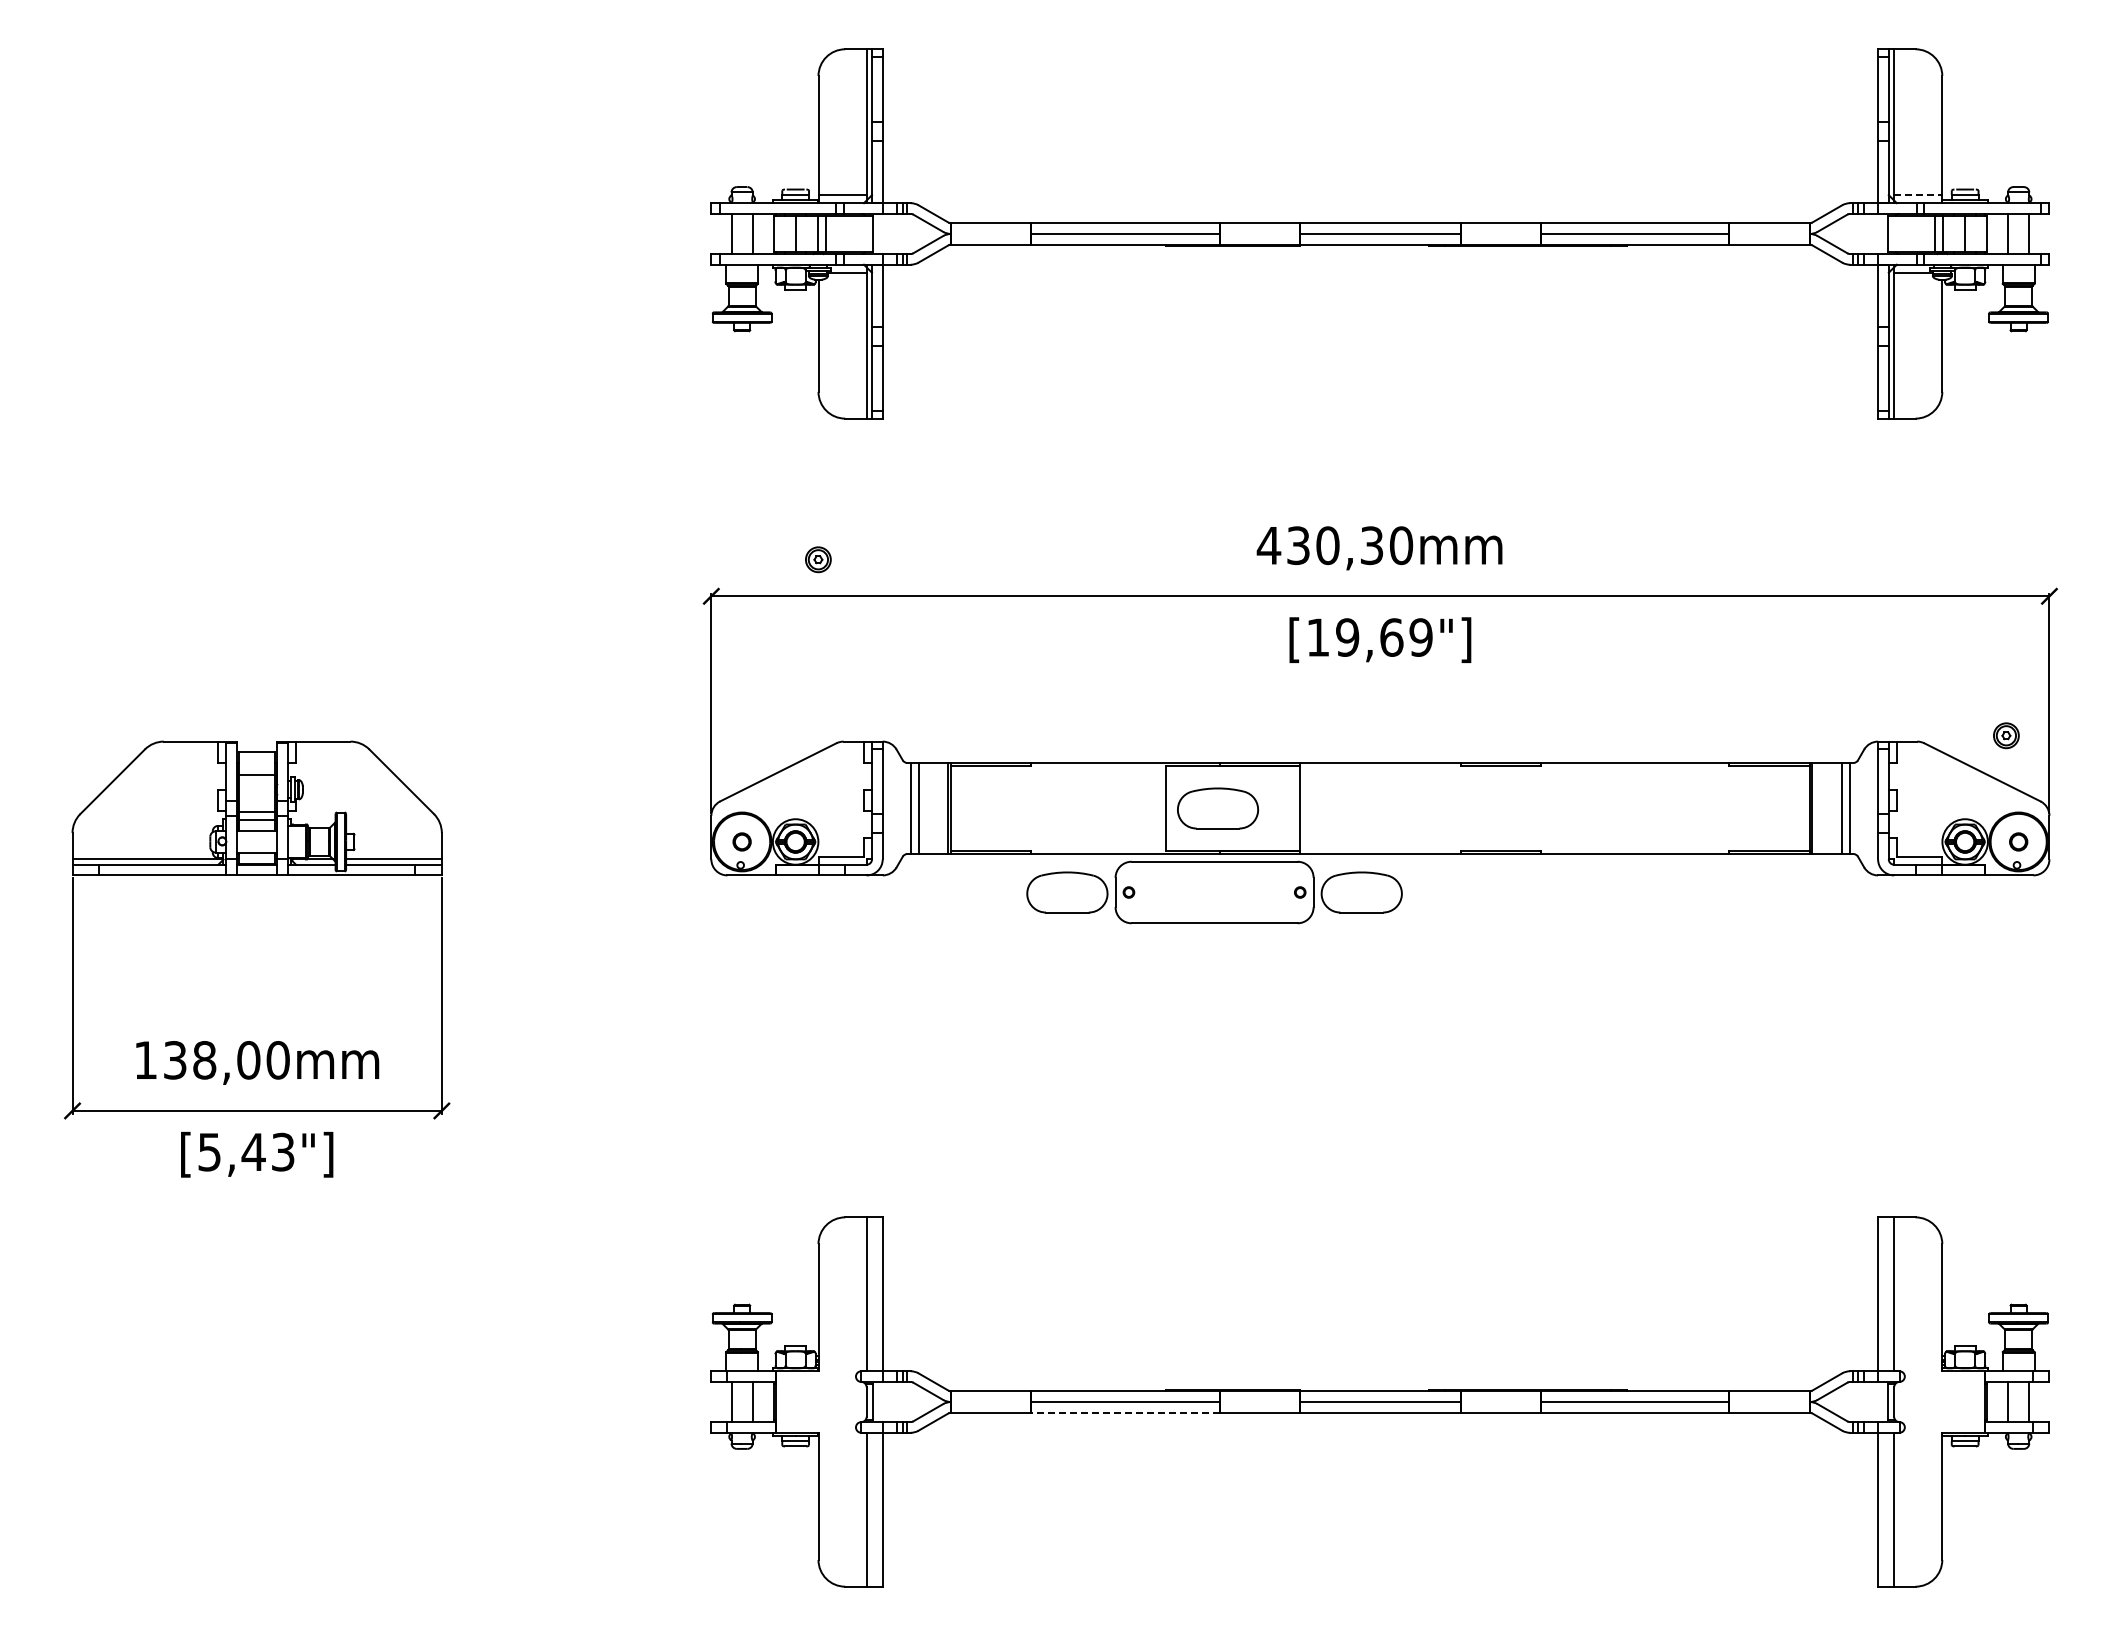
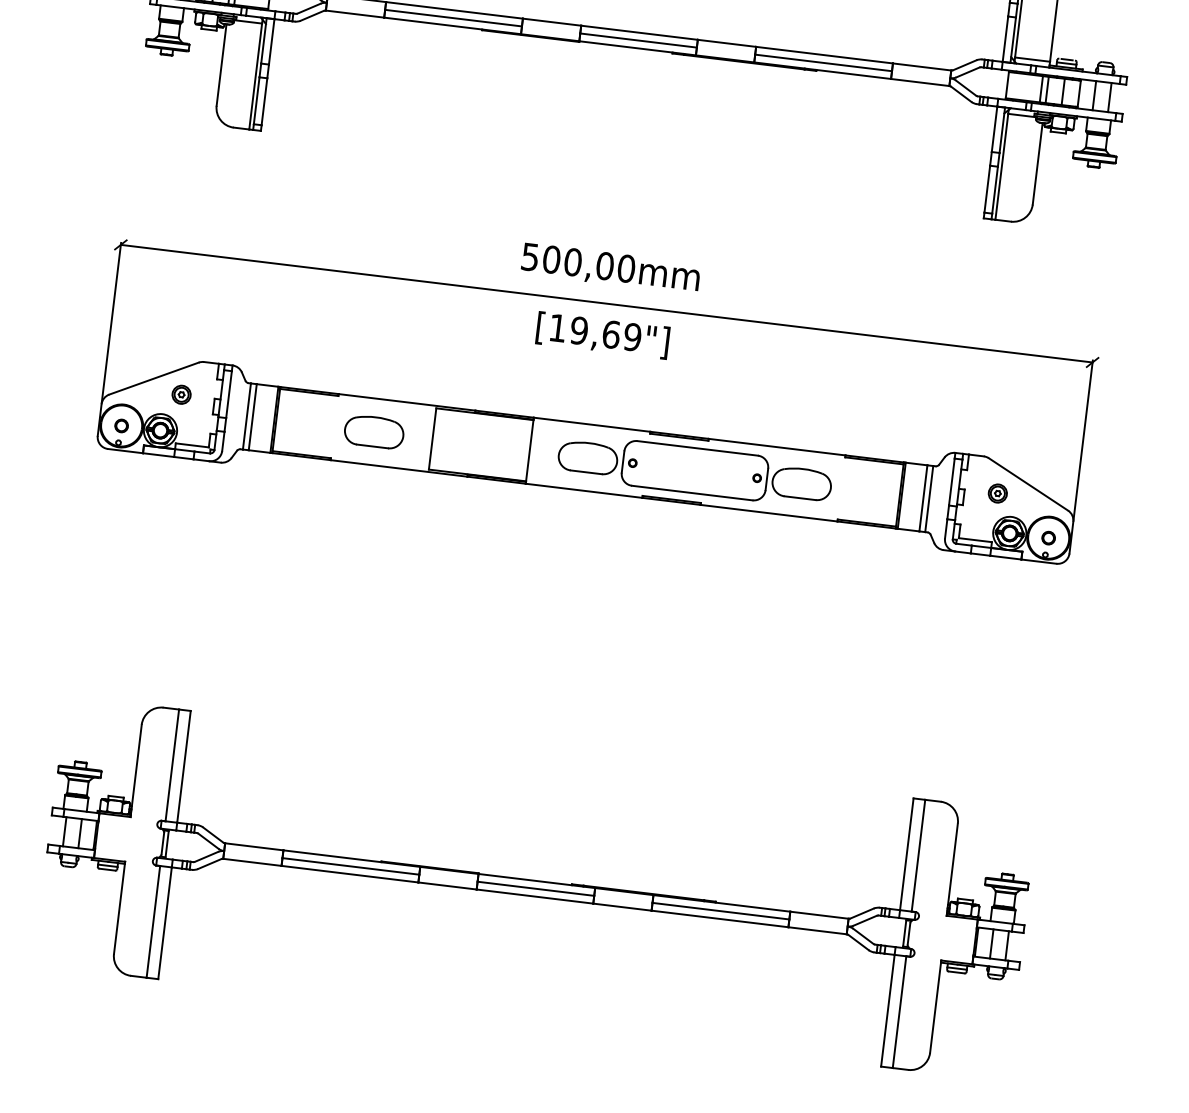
line: (1918, 195) -> (1032, 59), dashed -> solid
text: (1319, 545) -> (566, 261), 430,30mm -> 500,00mm
part: (818, 559) -> (181, 394), moved
part: (2006, 735) -> (997, 493), moved
part: (1218, 808) -> (374, 431), moved
part: (1214, 892) -> (694, 470), moved
line: (1125, 1412) -> (349, 874), dashed -> solid

